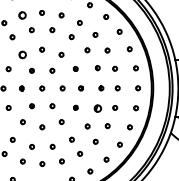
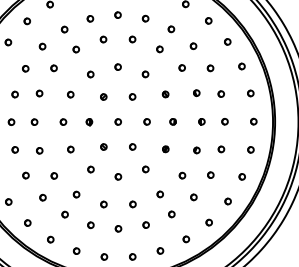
part: (22, 15) -> (90, 18), size x0.62
part: (22, 54) -> (90, 74), size x0.62
part: (97, 108) -> (196, 150), size x0.62

